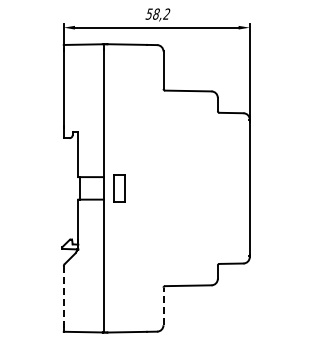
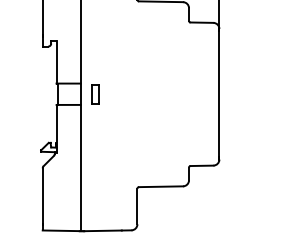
part: (118, 187) -> (94, 93), size x0.71
line: (63, 296) -> (42, 196), dashed -> solid
line: (163, 306) -> (137, 206), dashed -> solid

